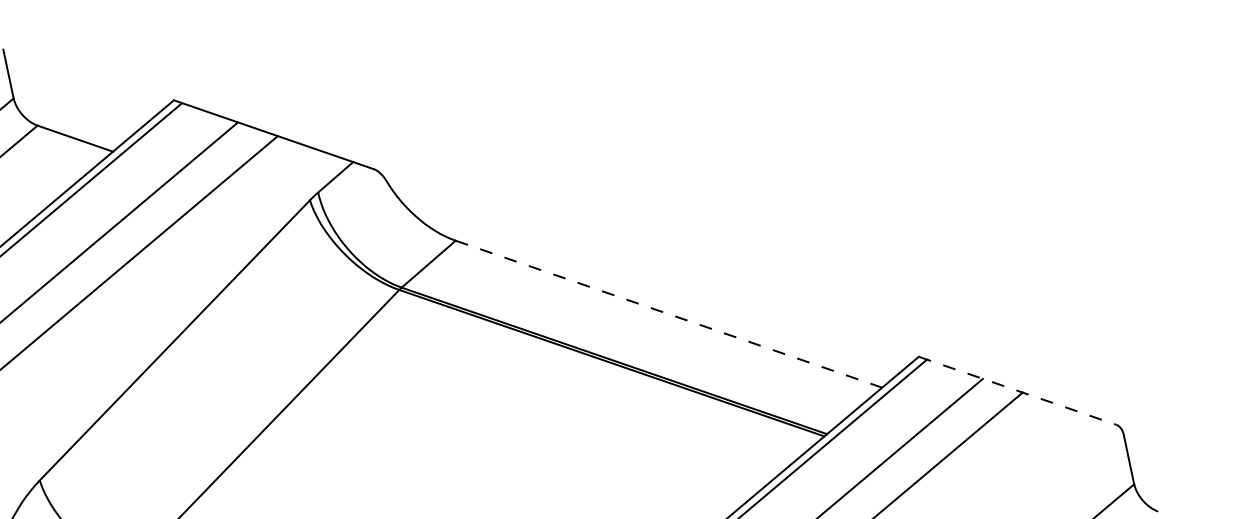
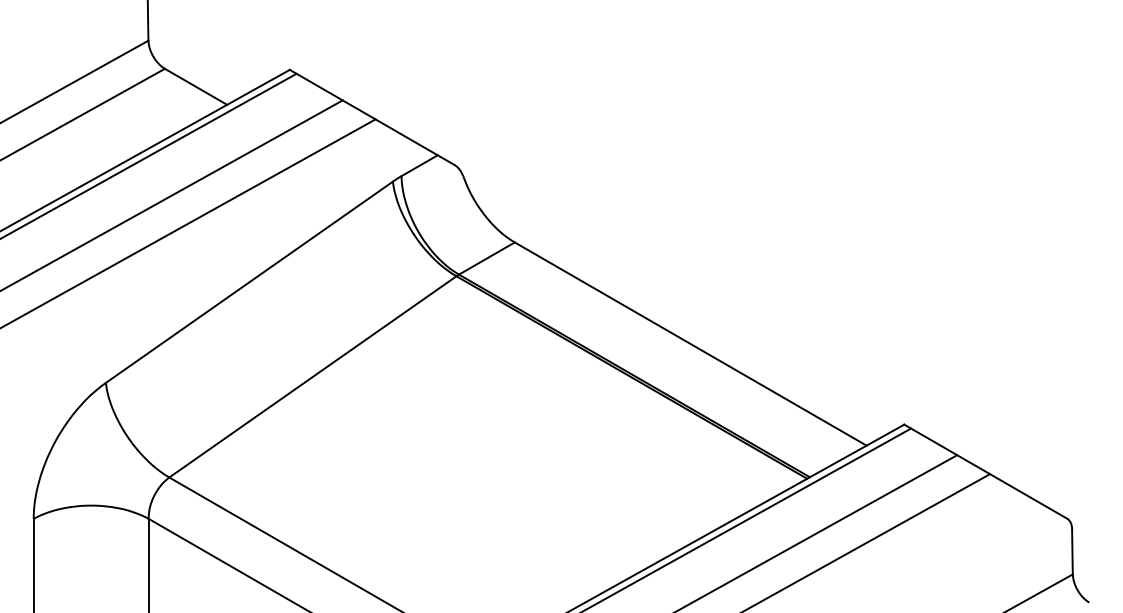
line: (669, 314) -> (691, 344), dashed -> solid
line: (1017, 390) -> (985, 471), dashed -> solid

